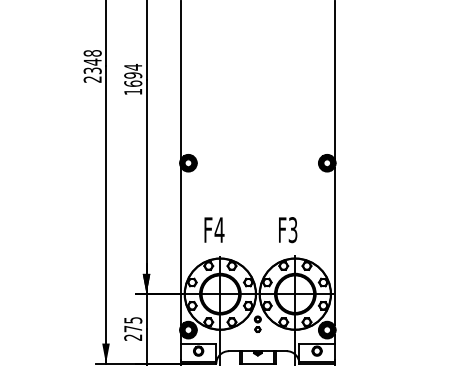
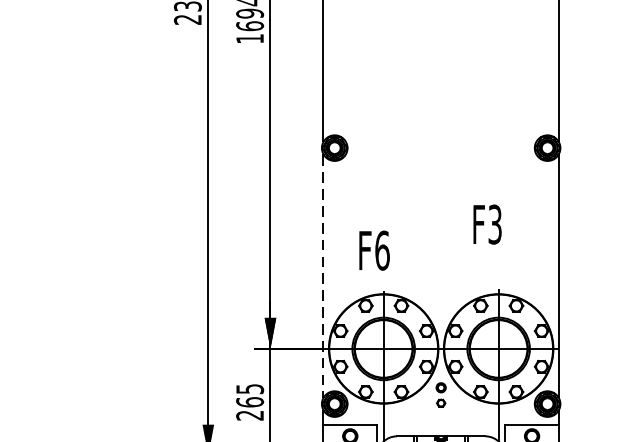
text: (219, 230) -> (382, 251), F4 -> F6
text: (288, 230) -> (488, 225), moved
line: (180, 246) -> (322, 275), solid -> dashed
text: (133, 328) -> (250, 401), 275 -> 265

